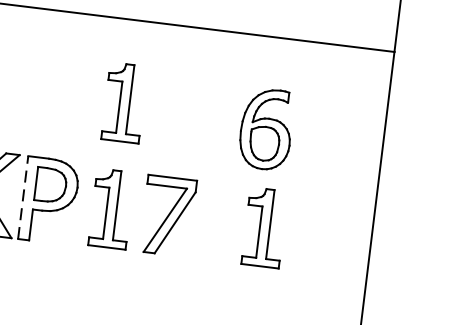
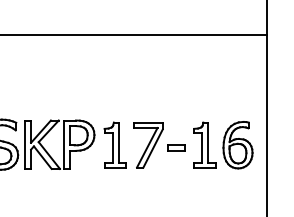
part: (122, 101) -> (114, 82), removed
part: (265, 129) -> (237, 145), moved
line: (22, 197) -> (63, 144), dashed -> solid
part: (215, 226) -> (176, 147), added

